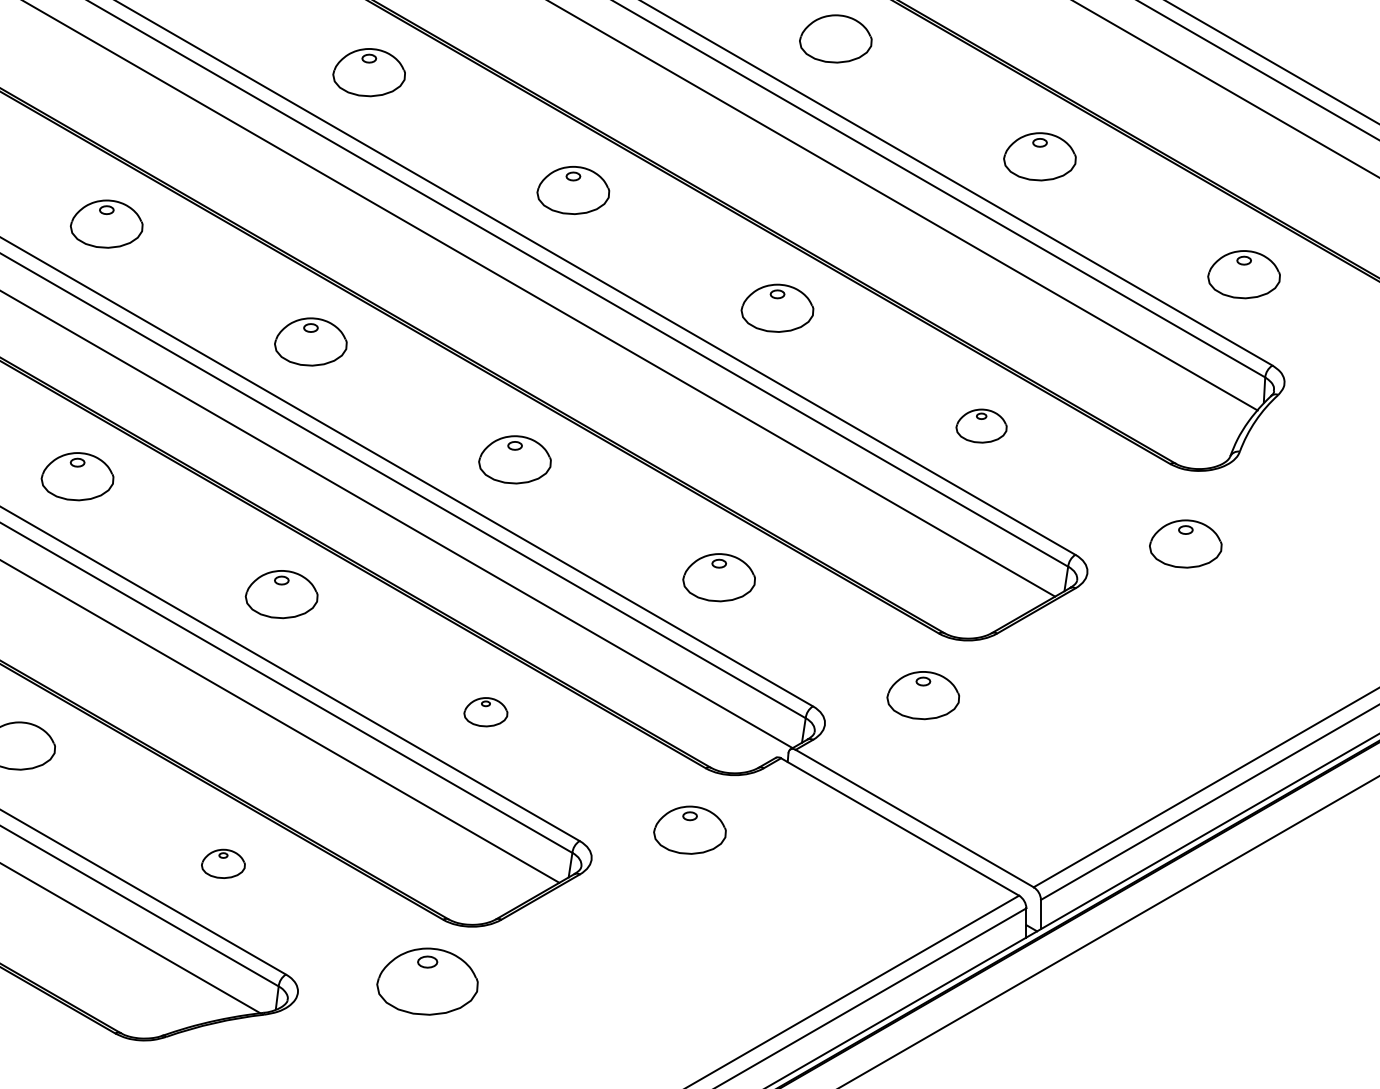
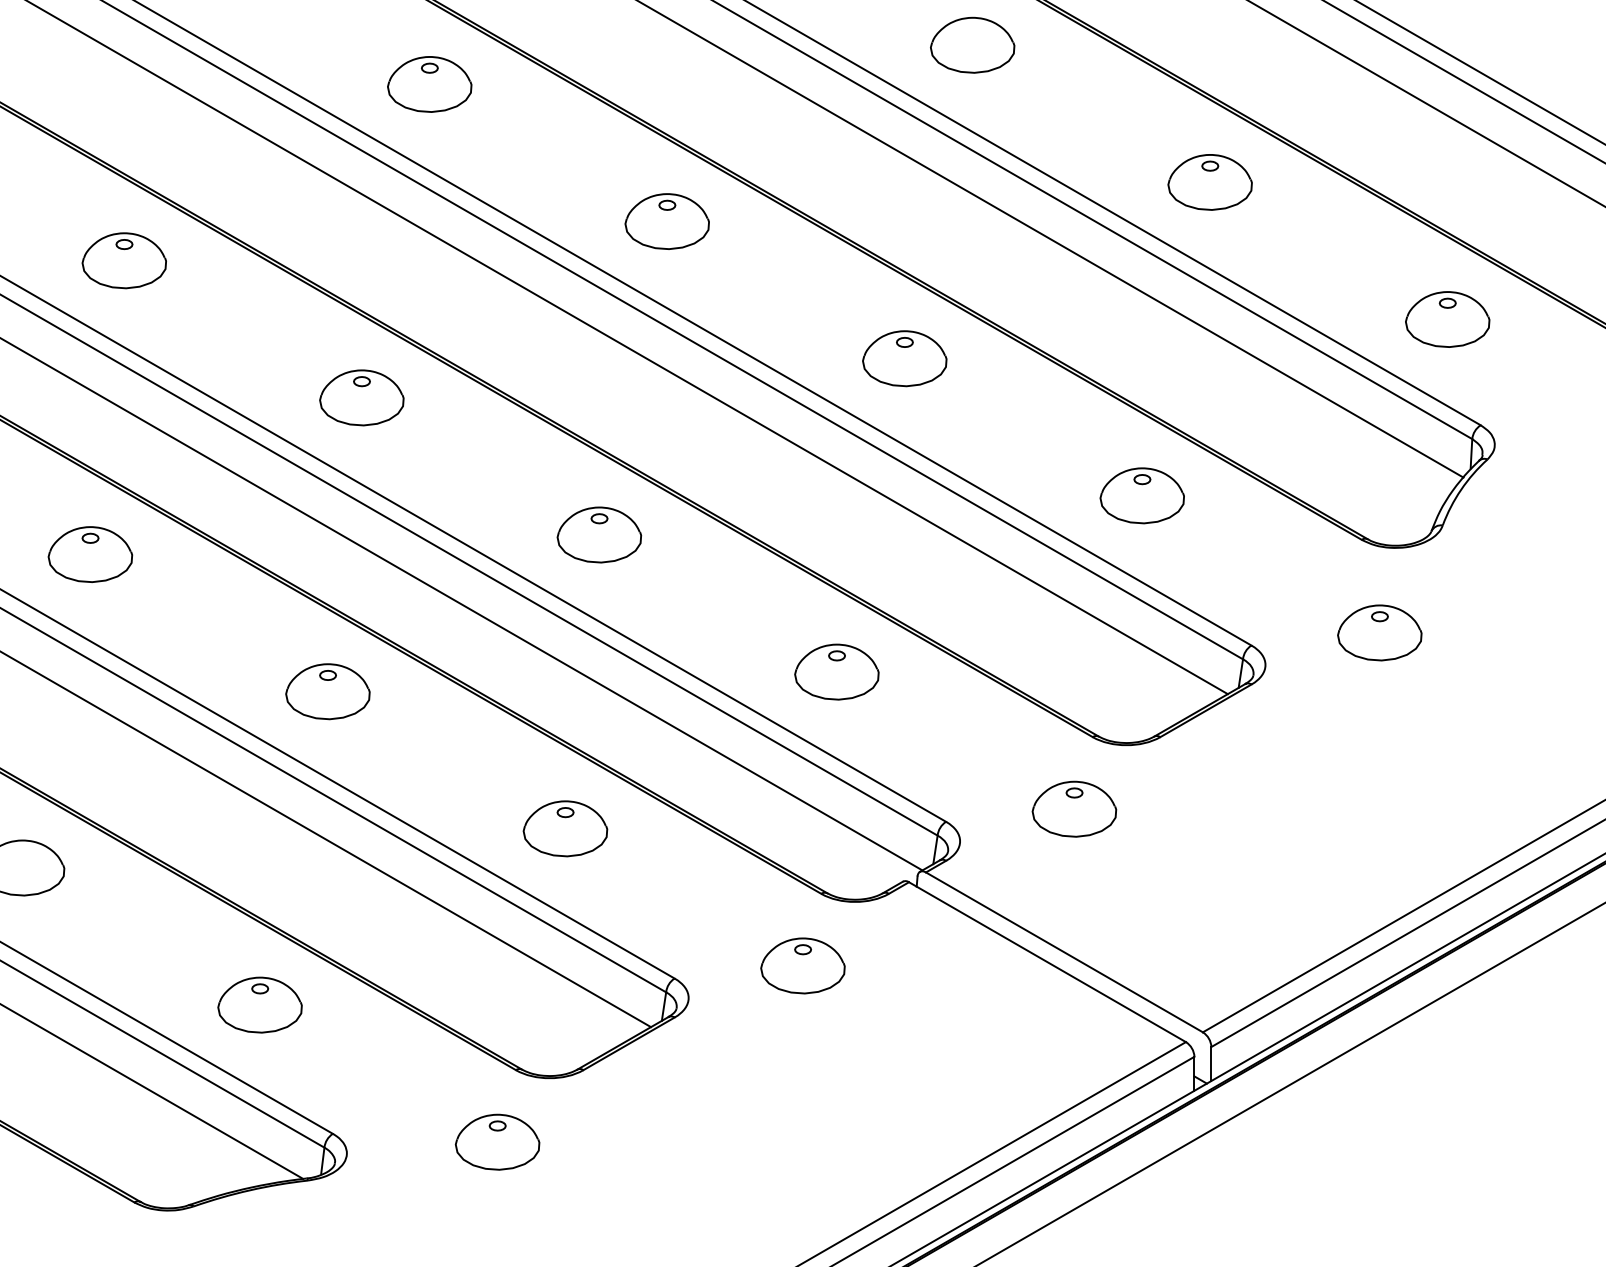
part: (981, 425) -> (1142, 495), size x1.43
part: (485, 711) -> (565, 827), size x1.67
part: (223, 863) -> (260, 1004), size x1.67
part: (427, 981) -> (497, 1141), size x0.71

